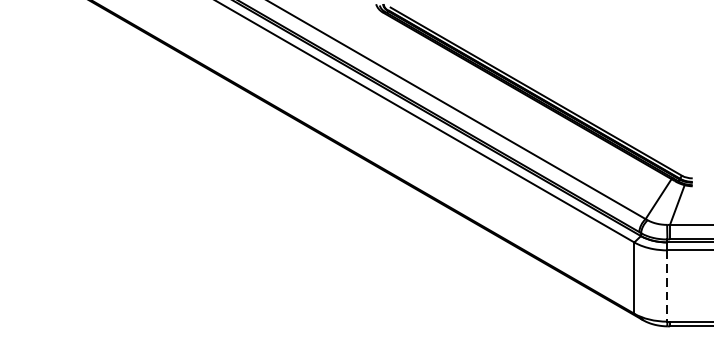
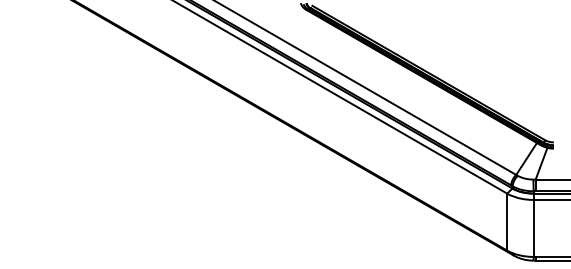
line: (667, 286) -> (533, 228), dashed -> solid

